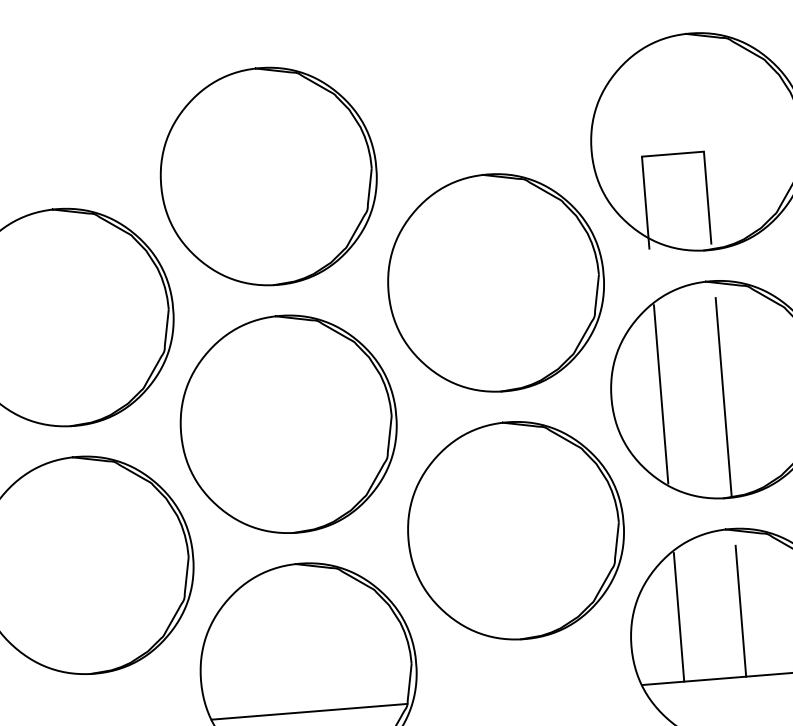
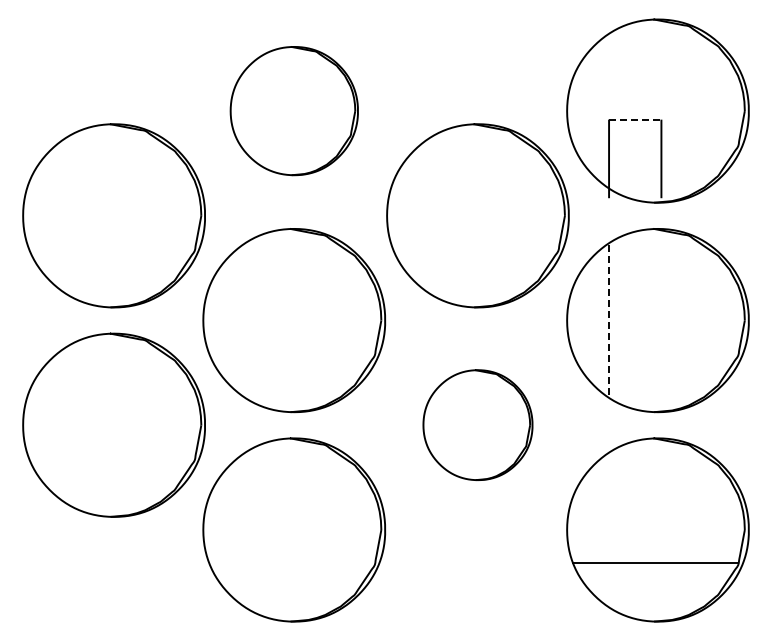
line: (673, 153) -> (635, 119), solid -> dashed
part: (268, 175) -> (294, 110), size x0.7
line: (661, 395) -> (609, 321), solid -> dashed
line: (723, 396) -> (661, 326), removed
part: (515, 529) -> (477, 424), size x0.6
line: (740, 610) -> (661, 507), removed
line: (679, 616) -> (609, 508), removed
line: (308, 711) -> (291, 563), removed

